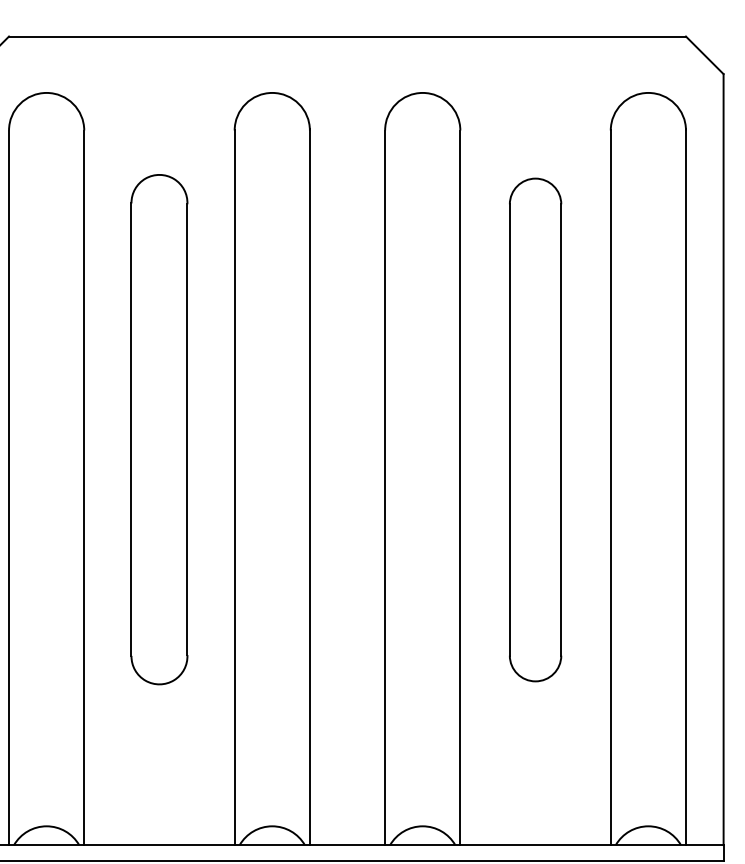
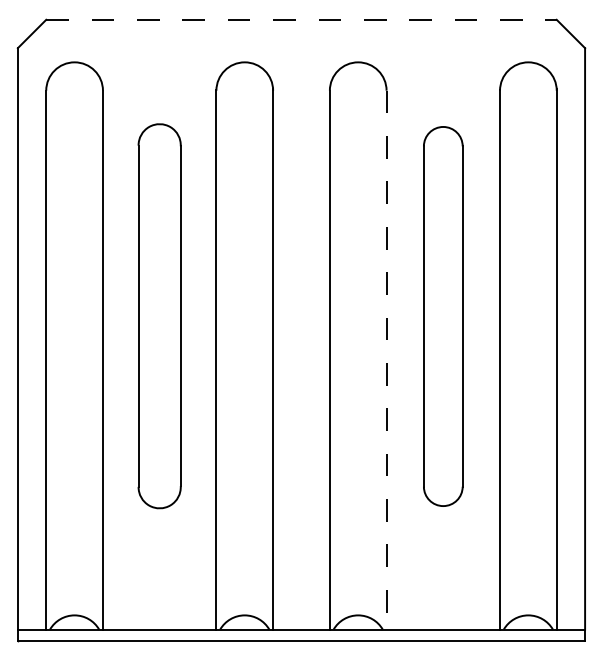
line: (347, 36) -> (301, 19), solid -> dashed
line: (460, 488) -> (386, 360), solid -> dashed

